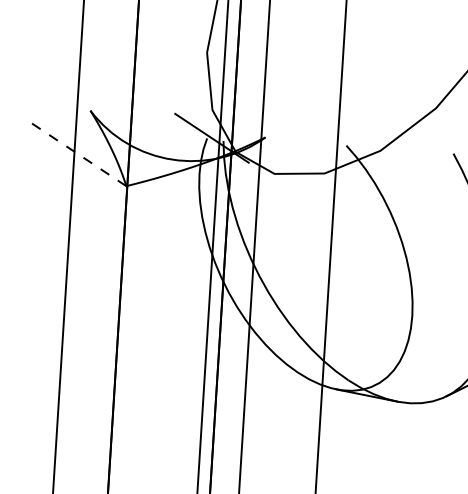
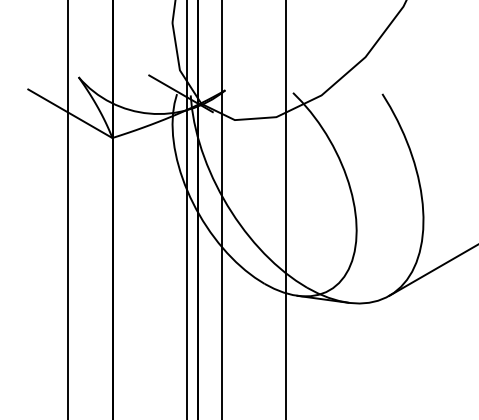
line: (77, 153) -> (70, 113), dashed -> solid

